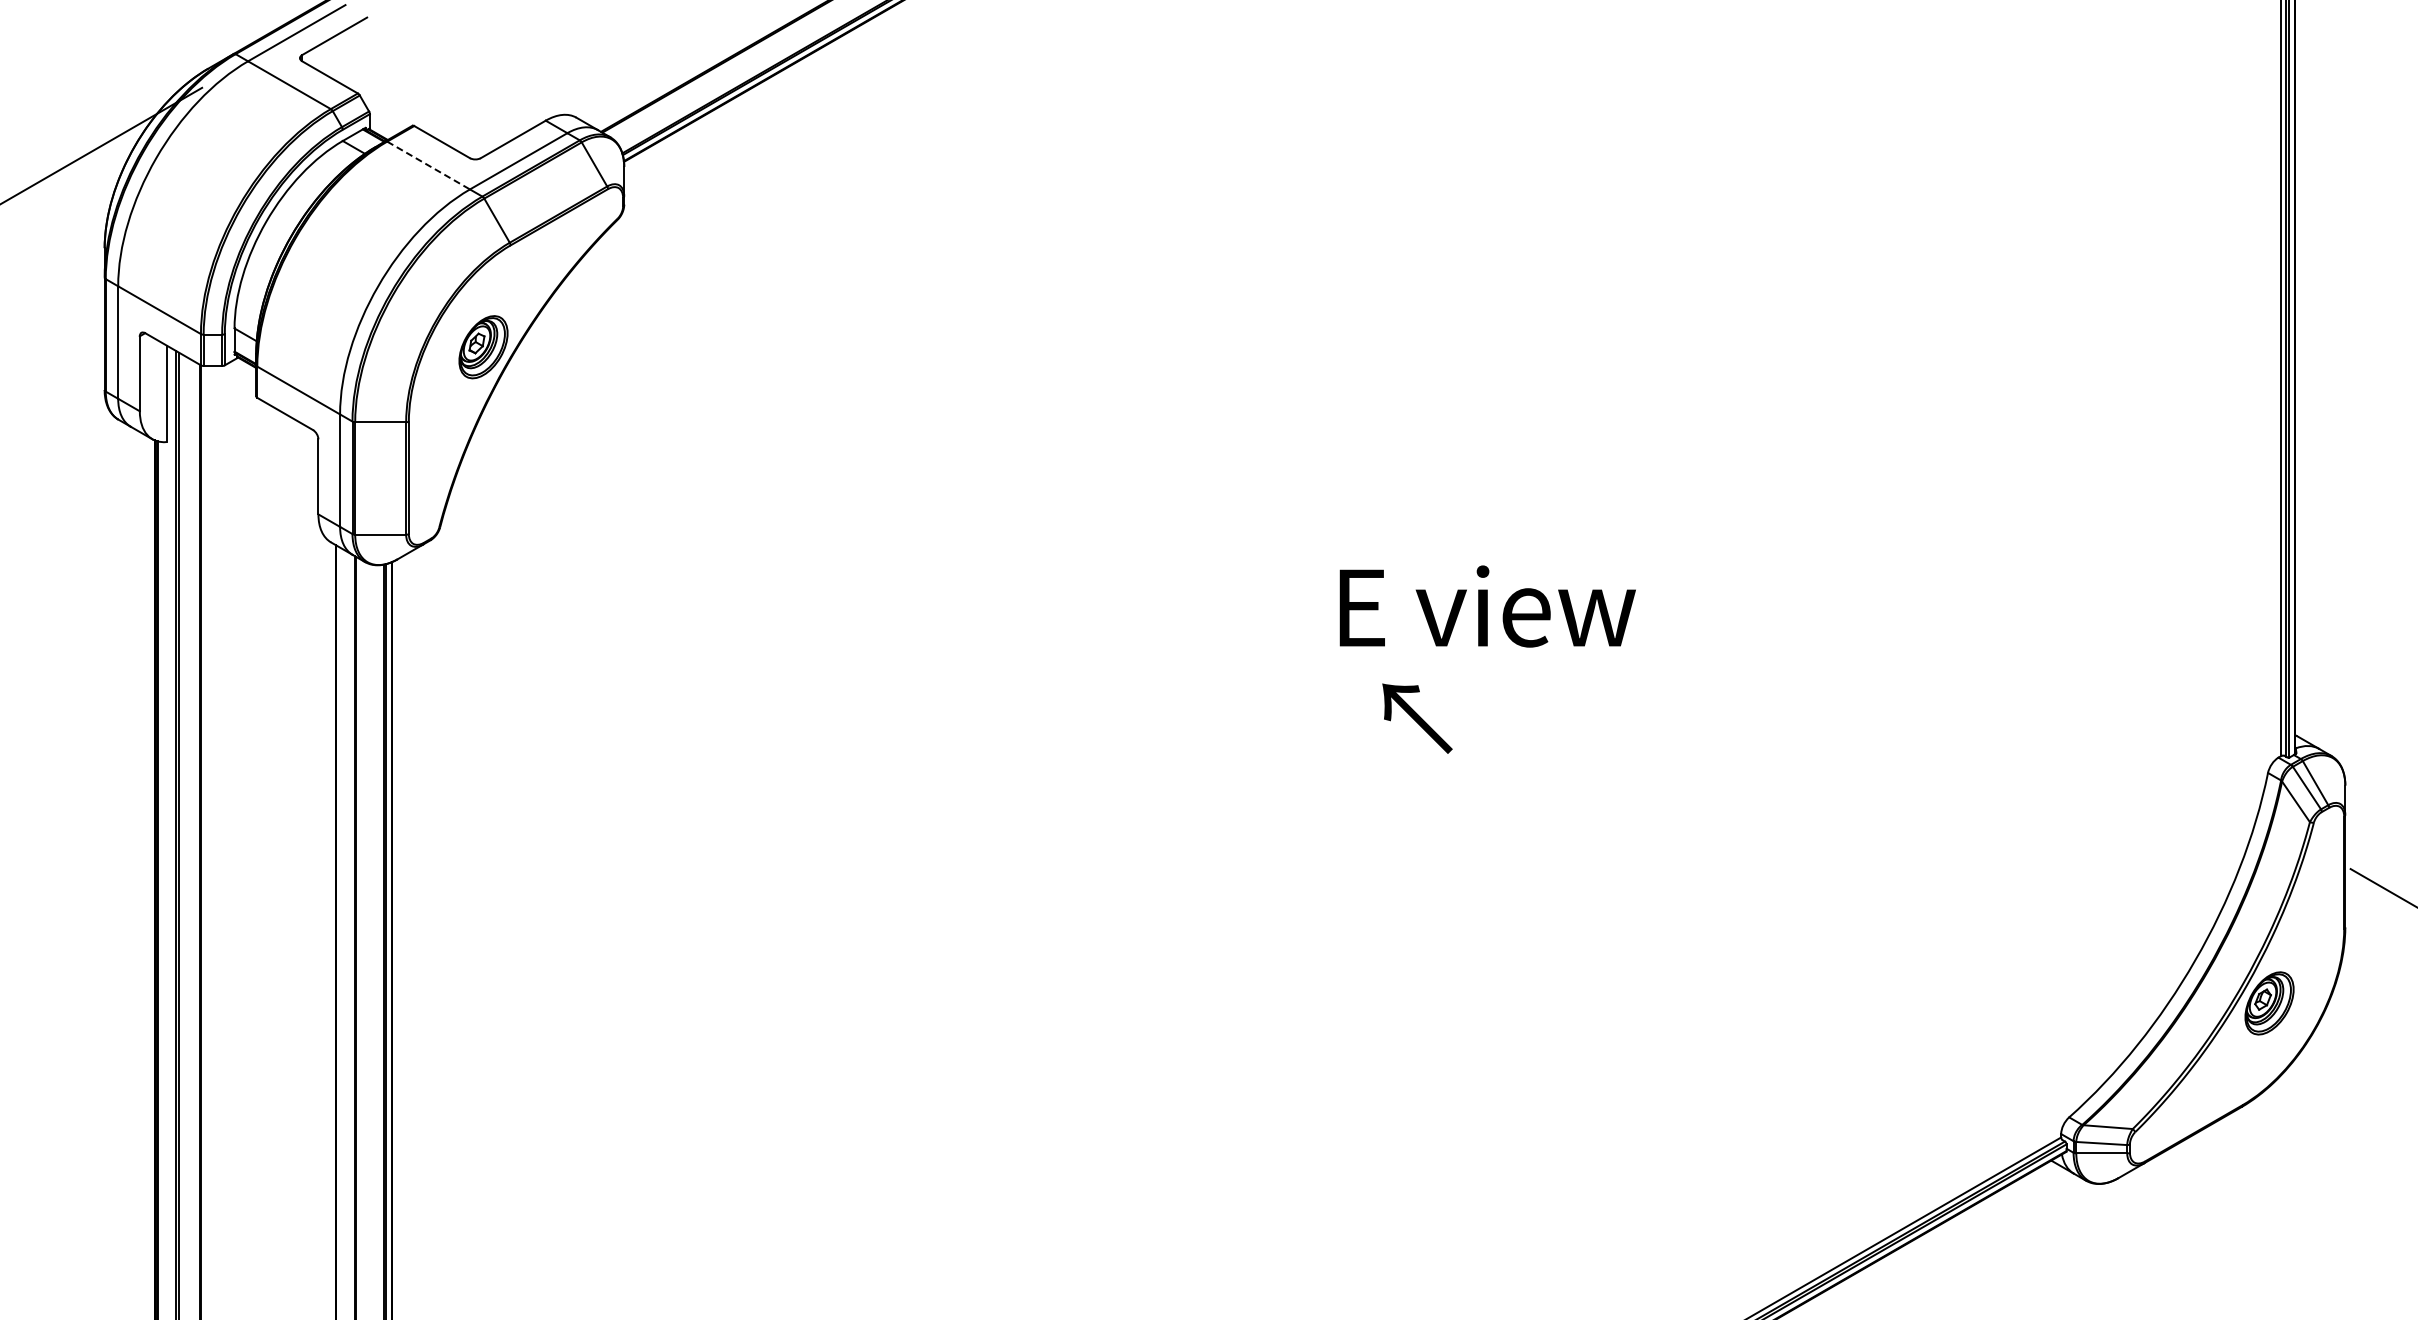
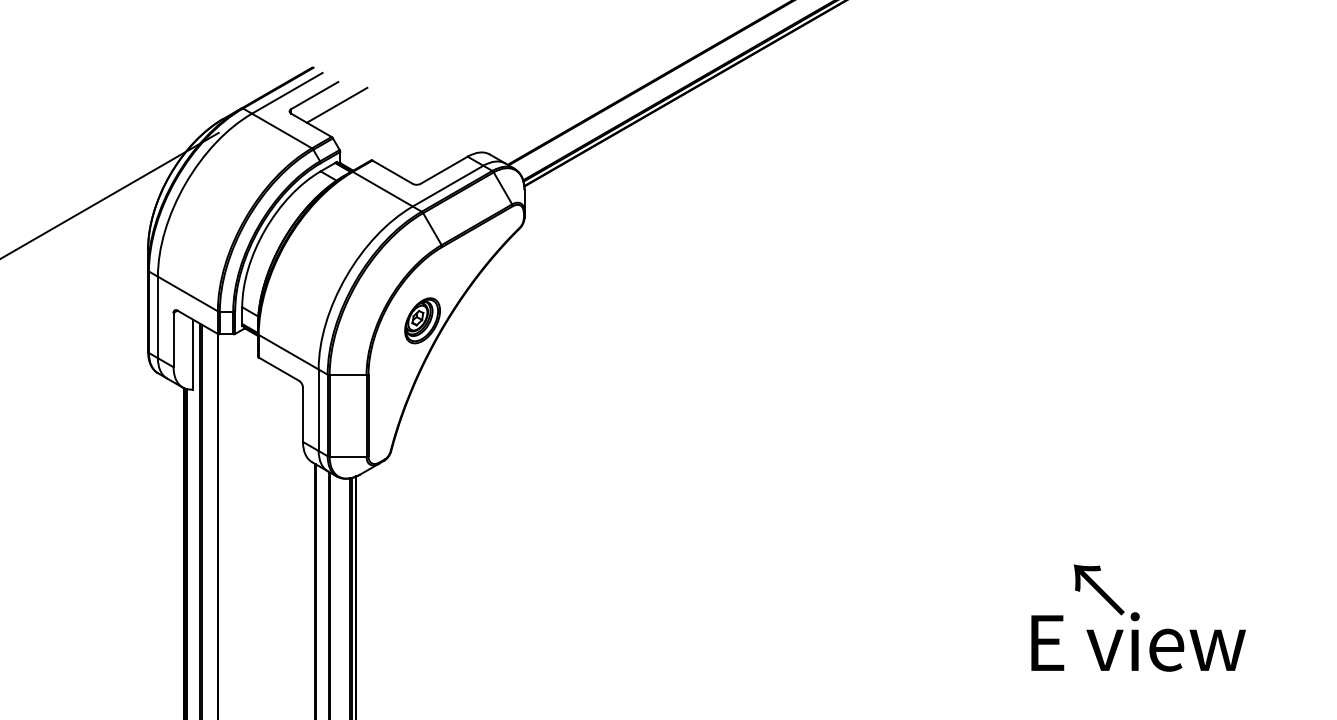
line: (365, 49) -> (337, 105), added
line: (428, 165) -> (382, 189), dashed -> solid
text: (1487, 606) -> (1138, 641), moved

